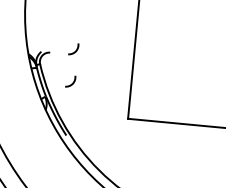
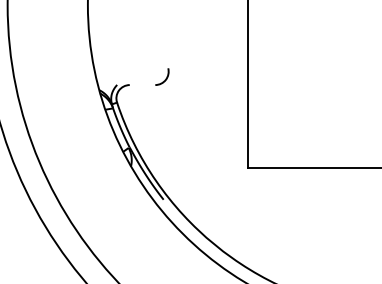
arc: (72, 82) -> (165, 124), removed

